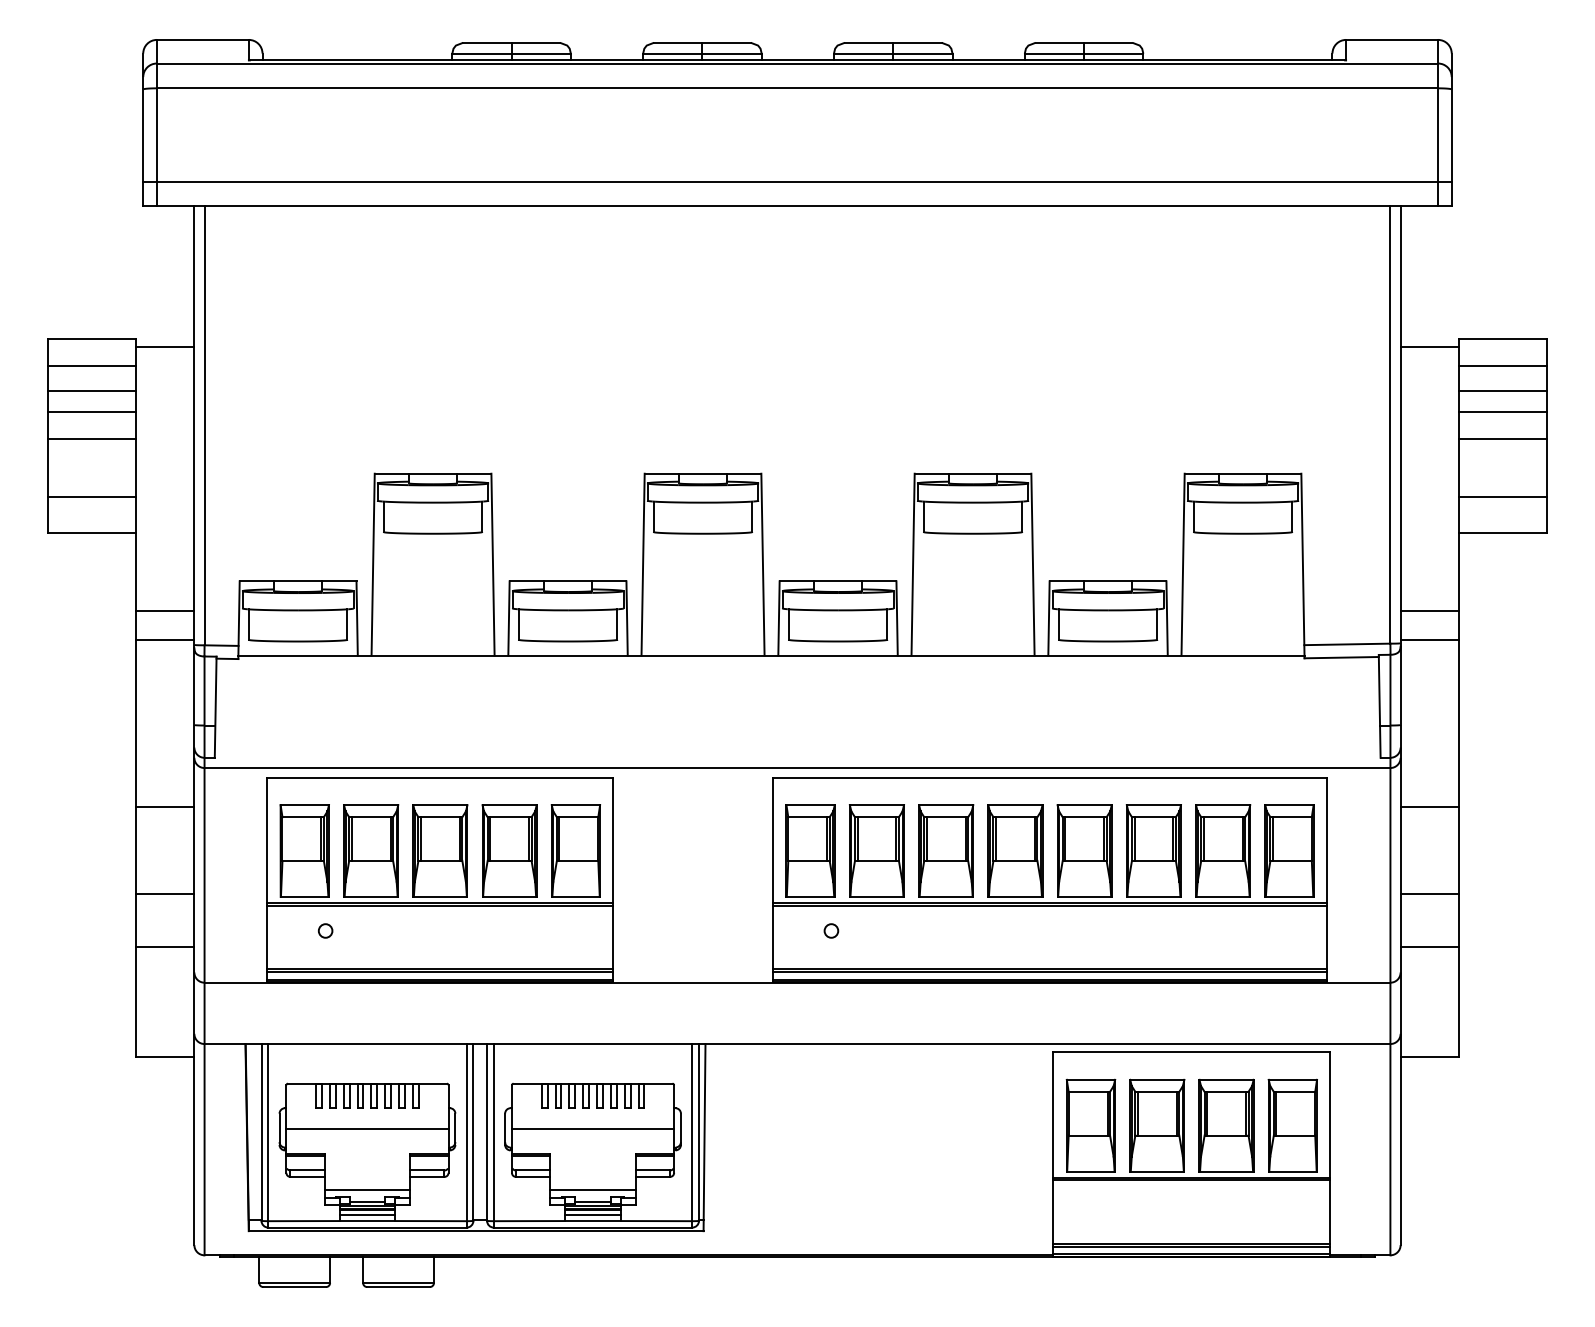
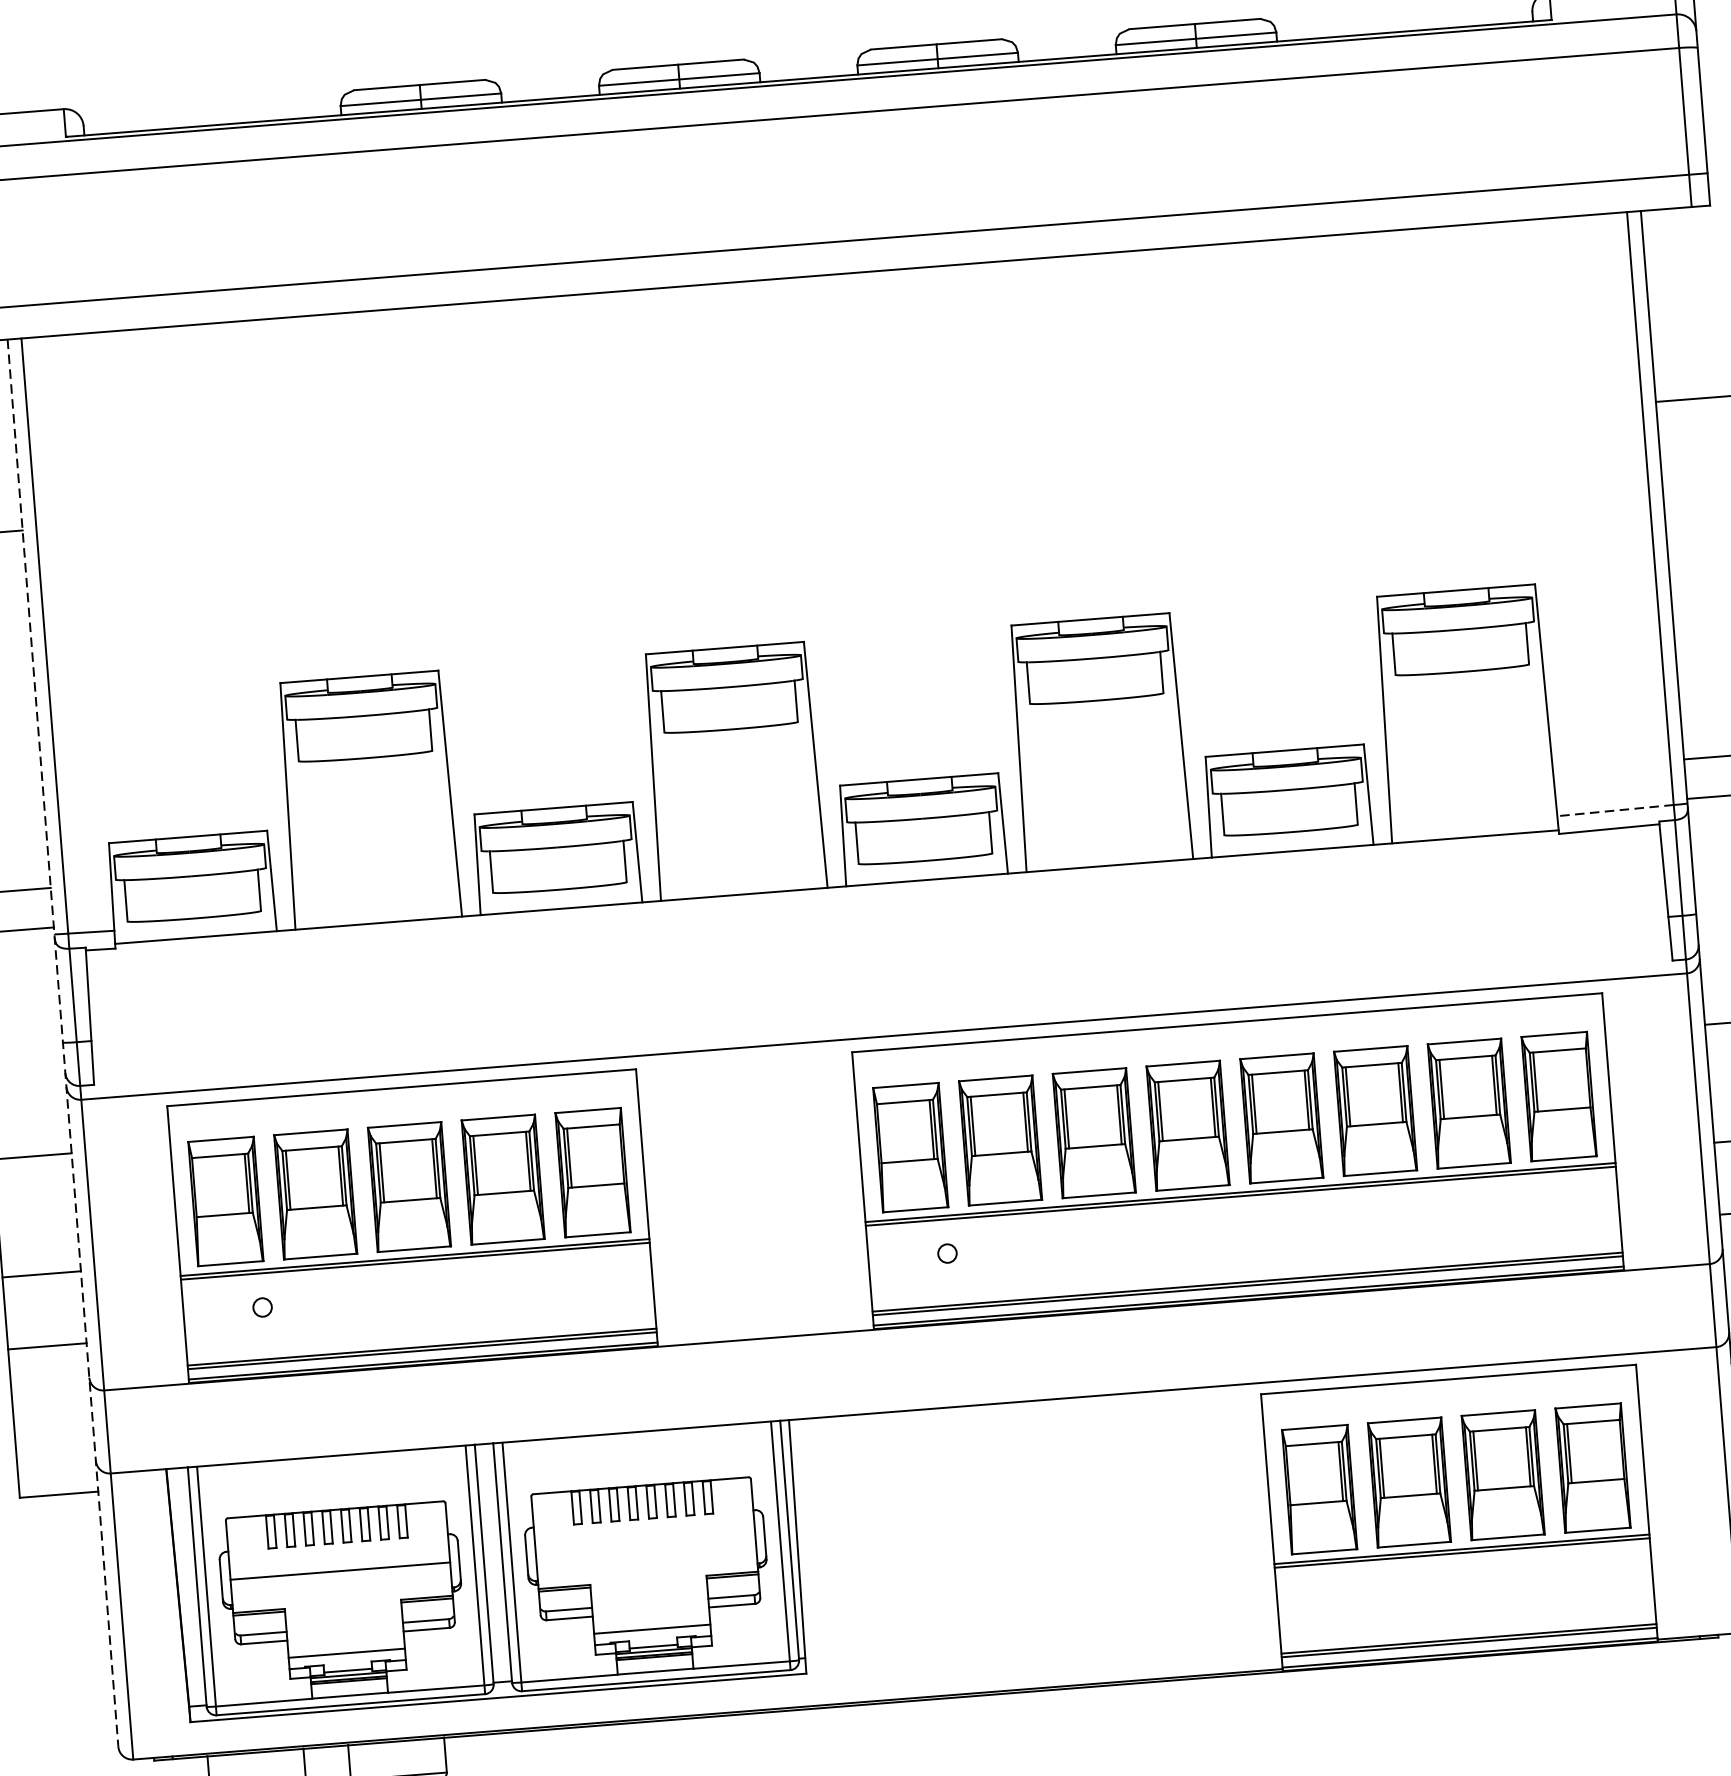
line: (1346, 644) -> (1614, 810), solid -> dashed
line: (194, 725) -> (63, 1043), solid -> dashed
line: (592, 1128) -> (645, 1546), removed
line: (367, 1215) -> (349, 1688), removed
line: (592, 1215) -> (654, 1664), removed

